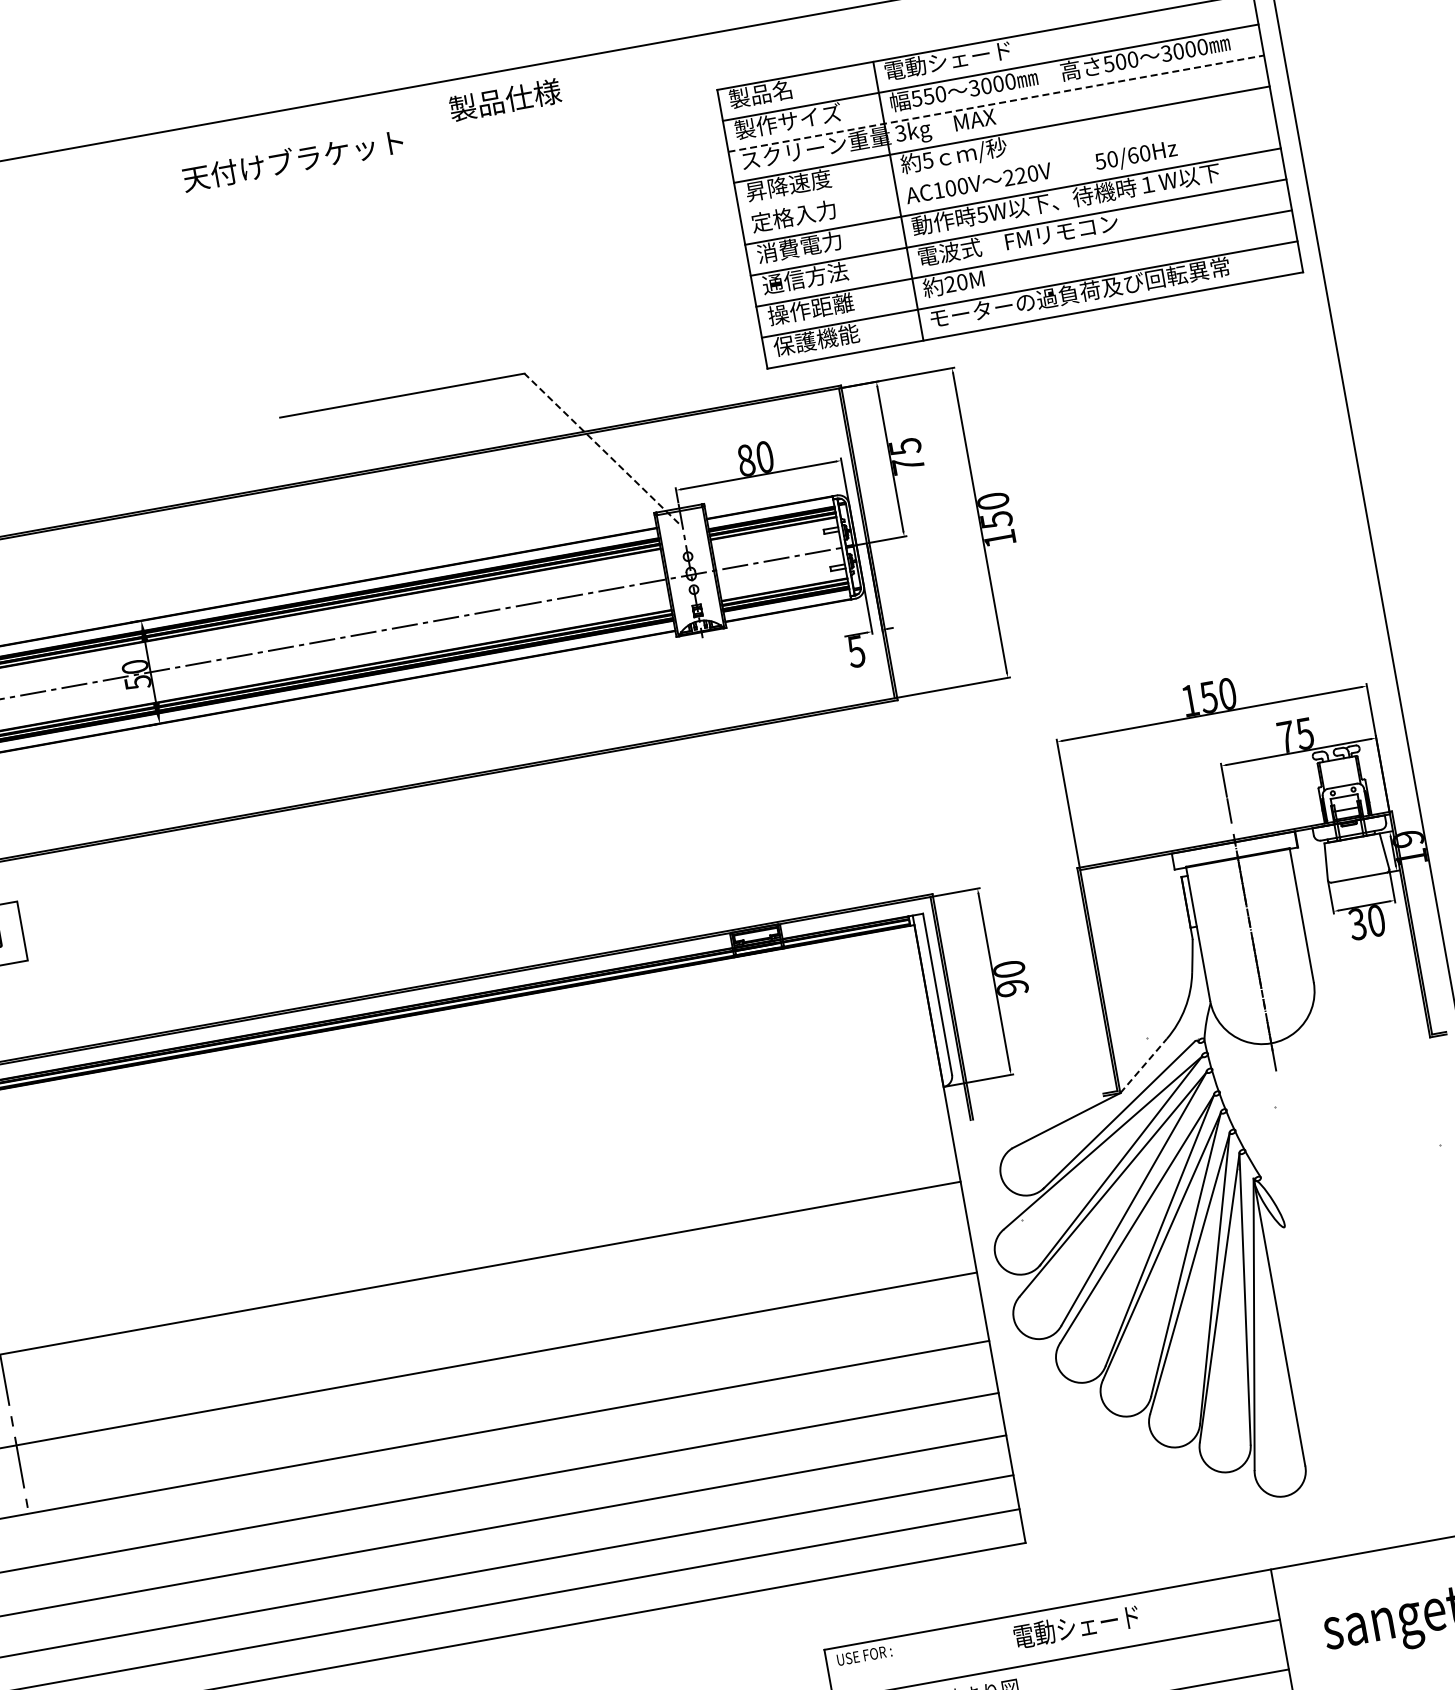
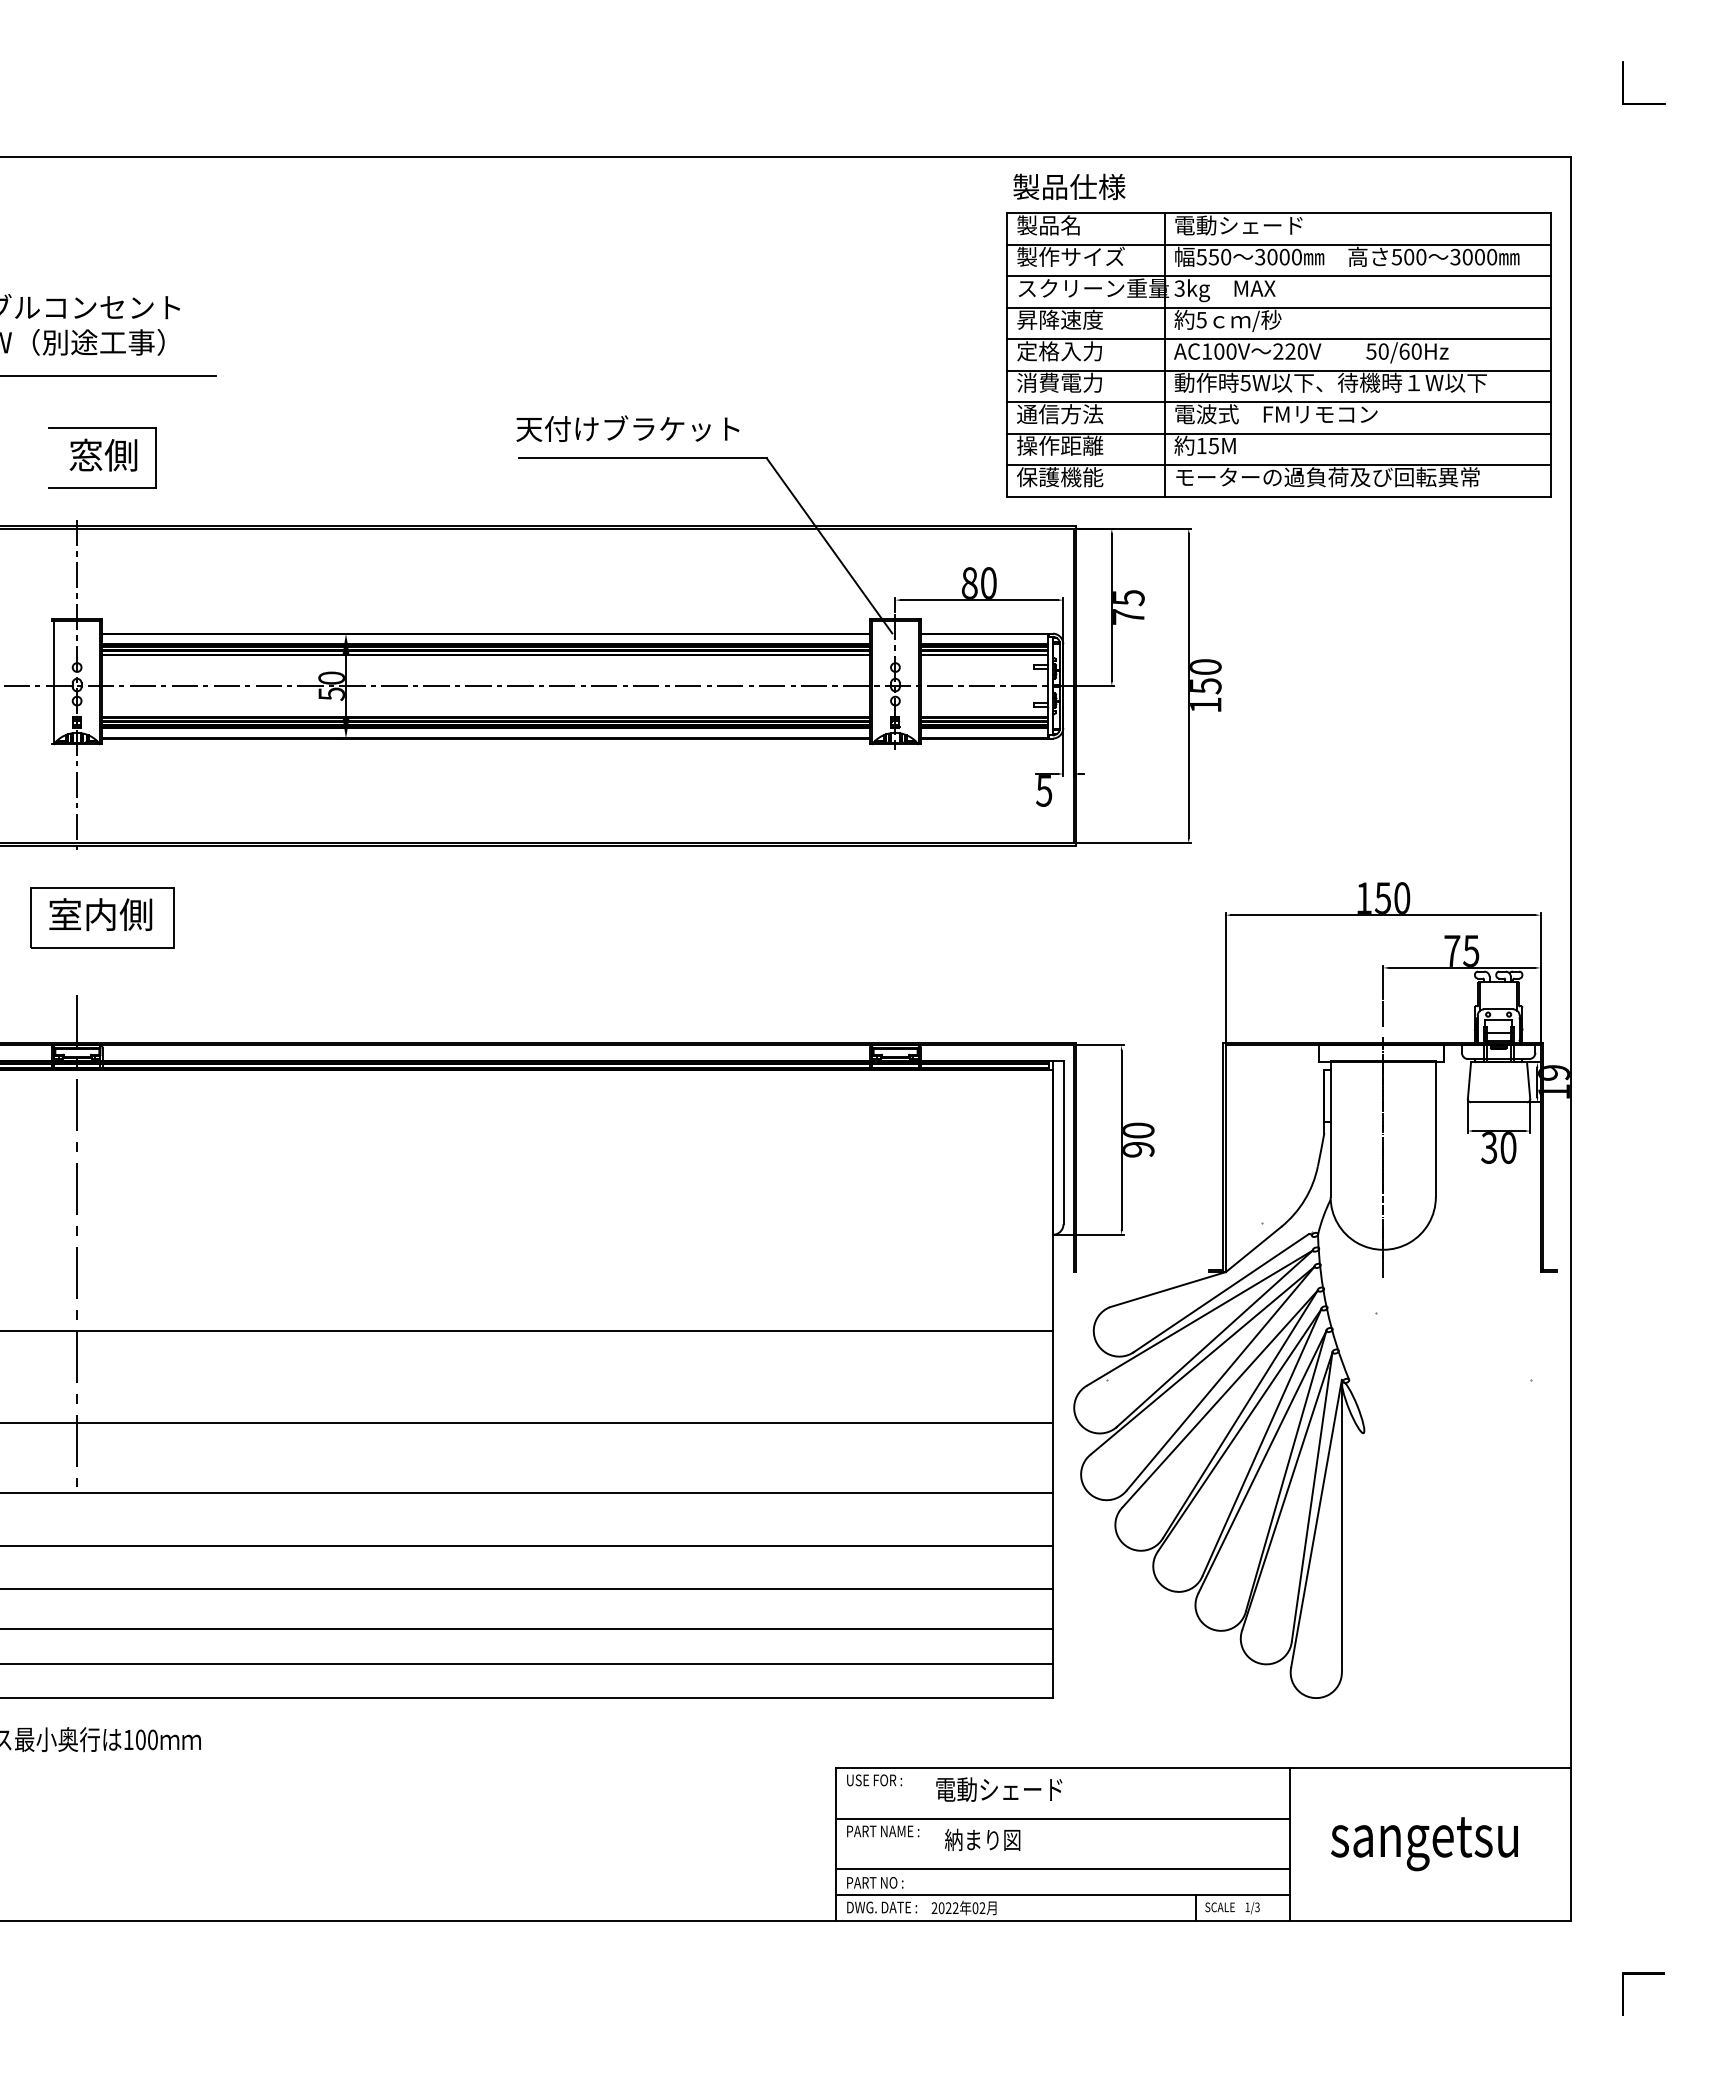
text: (505, 99) -> (1069, 186), moved
line: (996, 103) -> (1279, 276), dashed -> solid
text: (292, 160) -> (627, 428), moved
line: (1006, 165) -> (1278, 339), added
text: (955, 282) -> (1207, 445), 20M -> 15M
line: (601, 448) -> (829, 545), dashed -> solid
line: (1143, 1066) -> (1253, 1249), dashed -> solid
text: (1076, 1626) -> (999, 1789), moved

